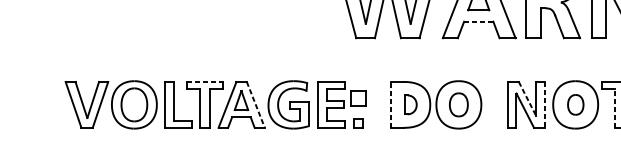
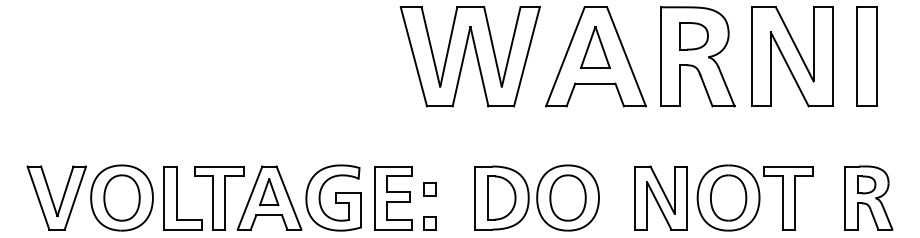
line: (478, 21) -> (594, 83), dashed -> solid
line: (205, 81) -> (219, 166), dashed -> solid
part: (358, 98) -> (429, 189), size x0.62
line: (527, 99) -> (662, 190), dashed -> solid
part: (410, 104) -> (501, 197), size x1.67
part: (458, 104) -> (567, 197), size x1.43
part: (575, 104) -> (728, 197), size x1.67
line: (256, 105) -> (289, 198), dashed -> solid
line: (391, 105) -> (475, 198), dashed -> solid
line: (545, 105) -> (686, 198), dashed -> solid
line: (614, 108) -> (782, 203), dashed -> solid

